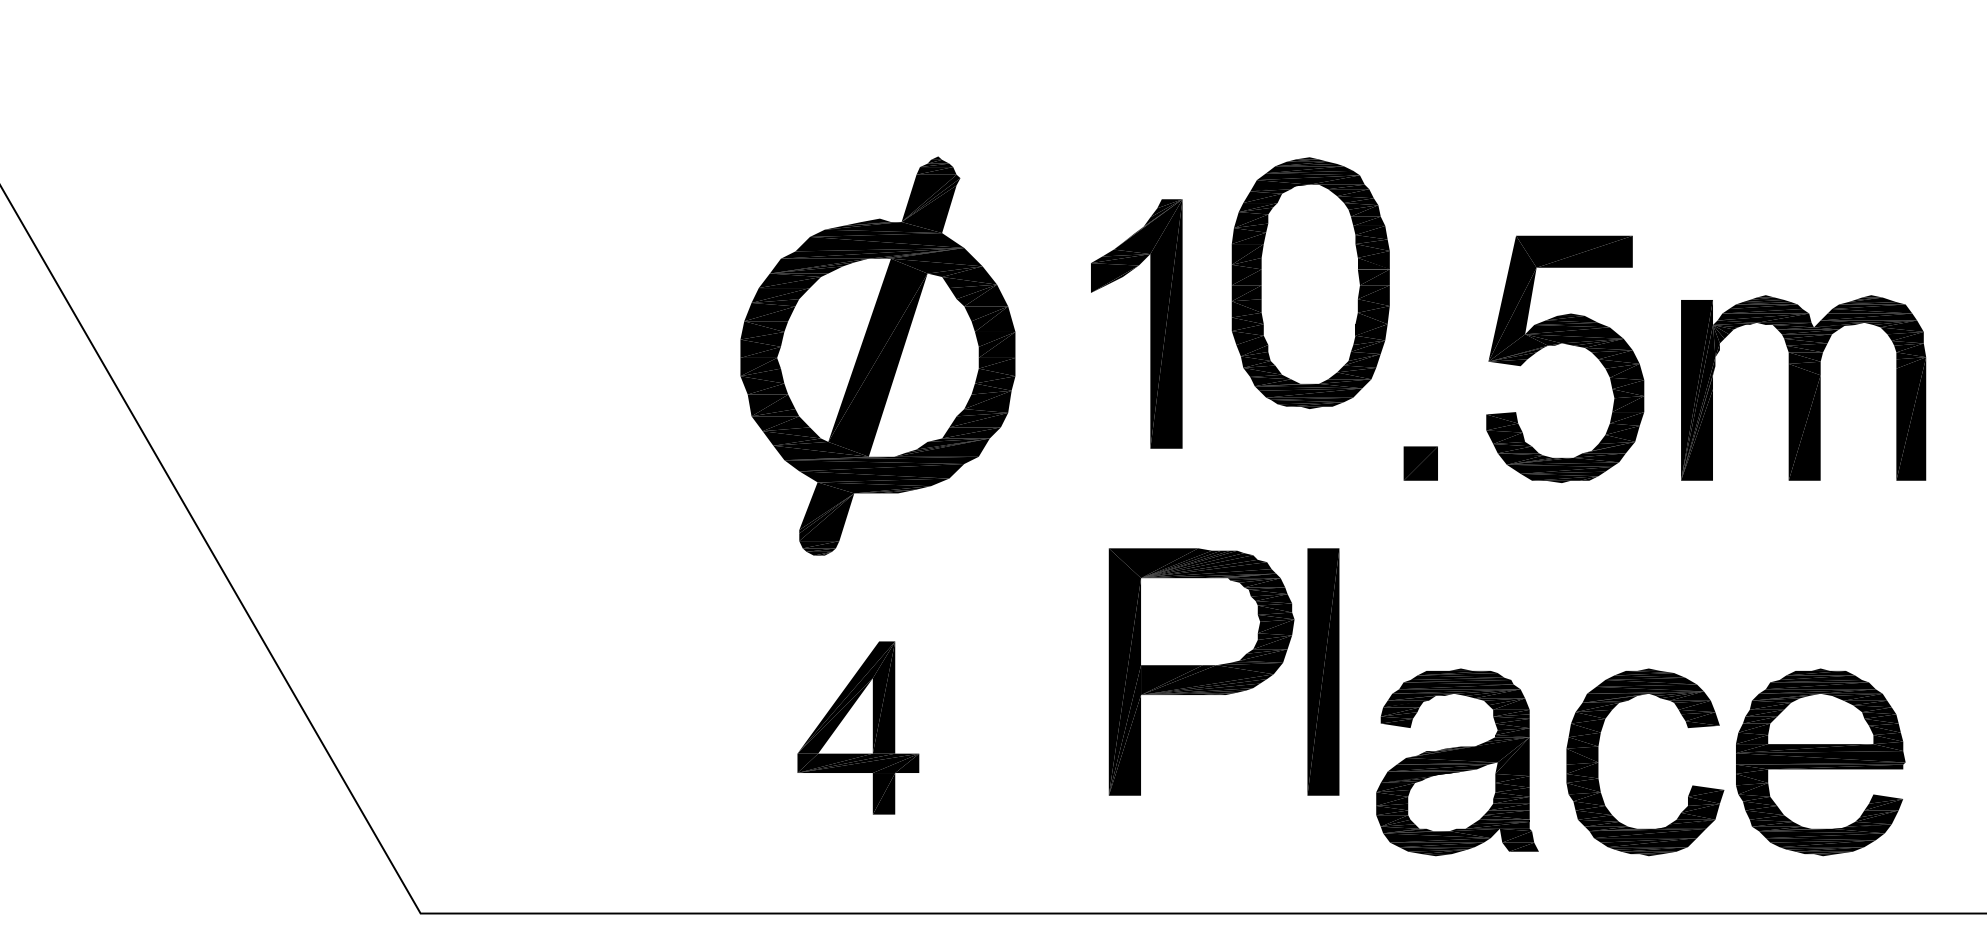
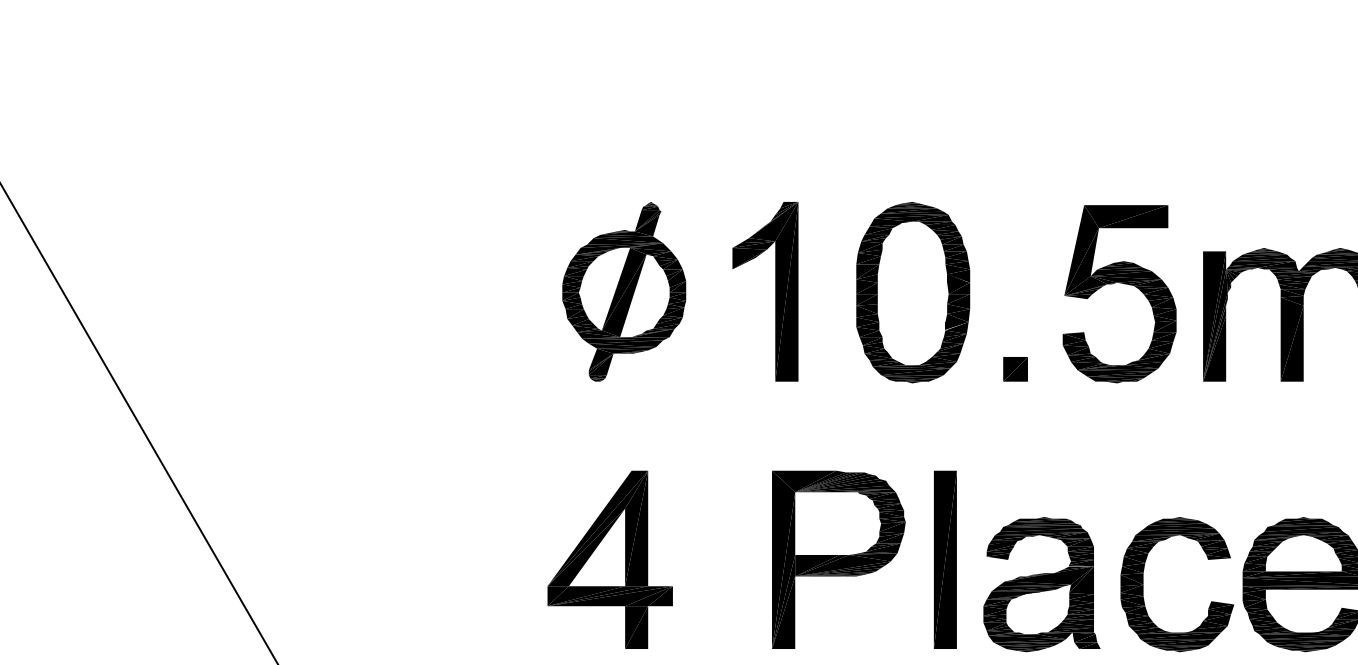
part: (1310, 282) -> (913, 292), moved
part: (1150, 323) -> (775, 291), moved
part: (877, 355) -> (624, 291), size x0.62
part: (1201, 671) -> (838, 559), moved
part: (1323, 671) -> (945, 559), moved
part: (858, 727) -> (610, 559), size x1.43

